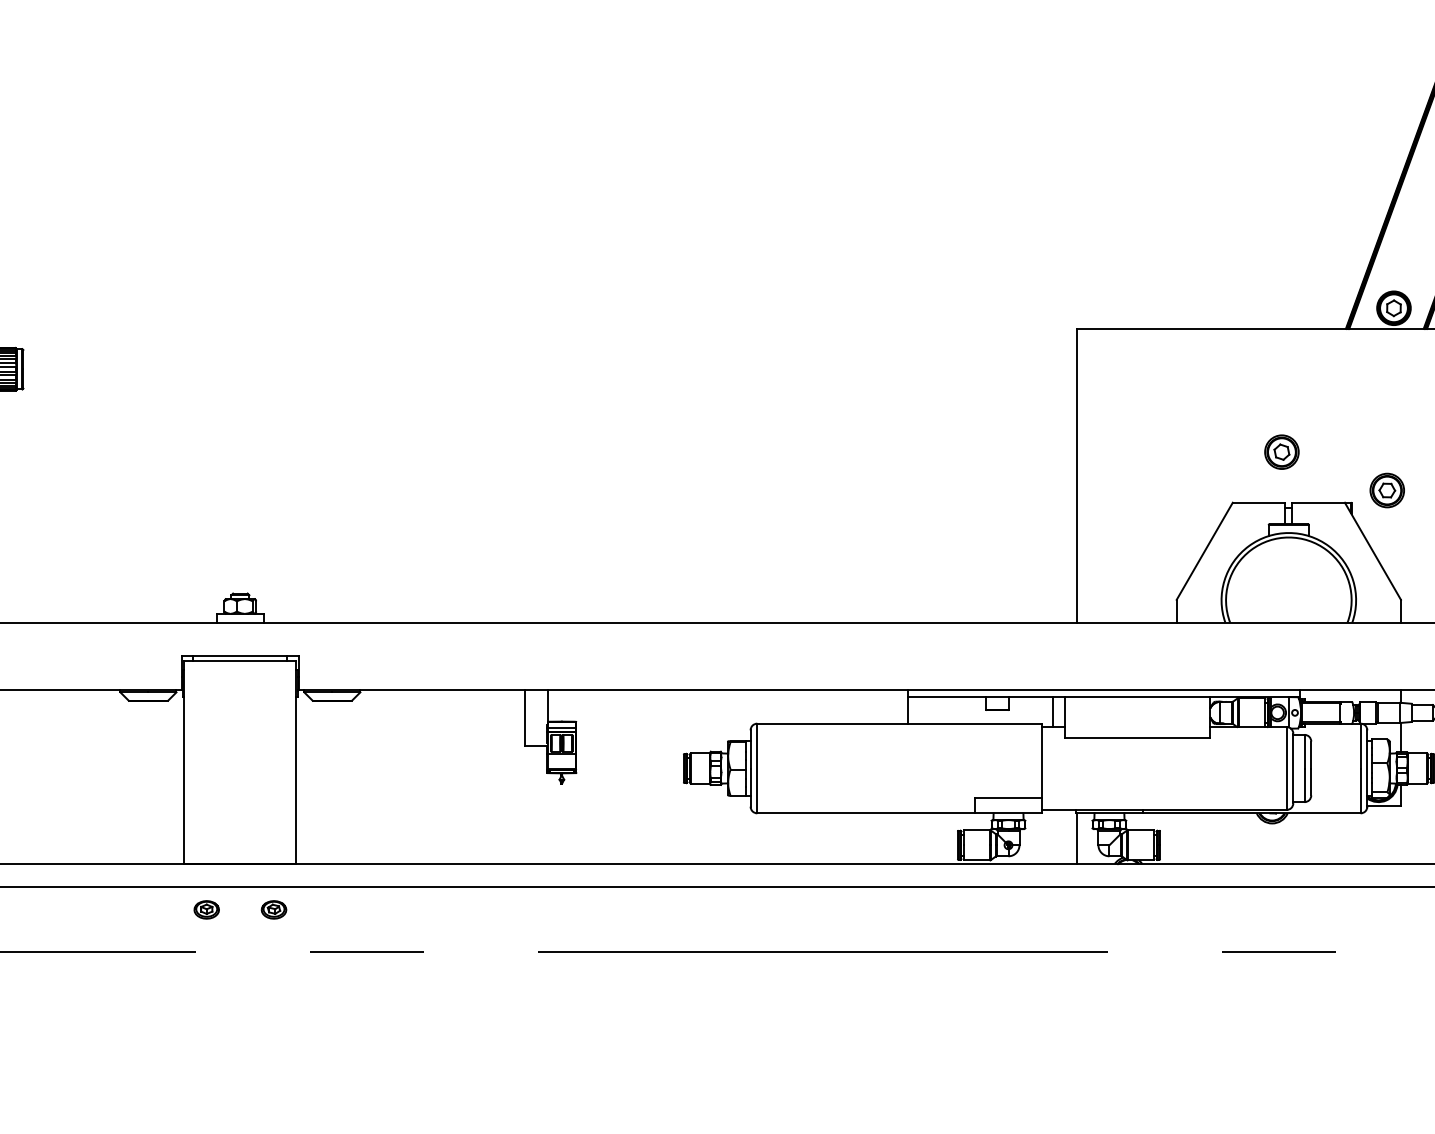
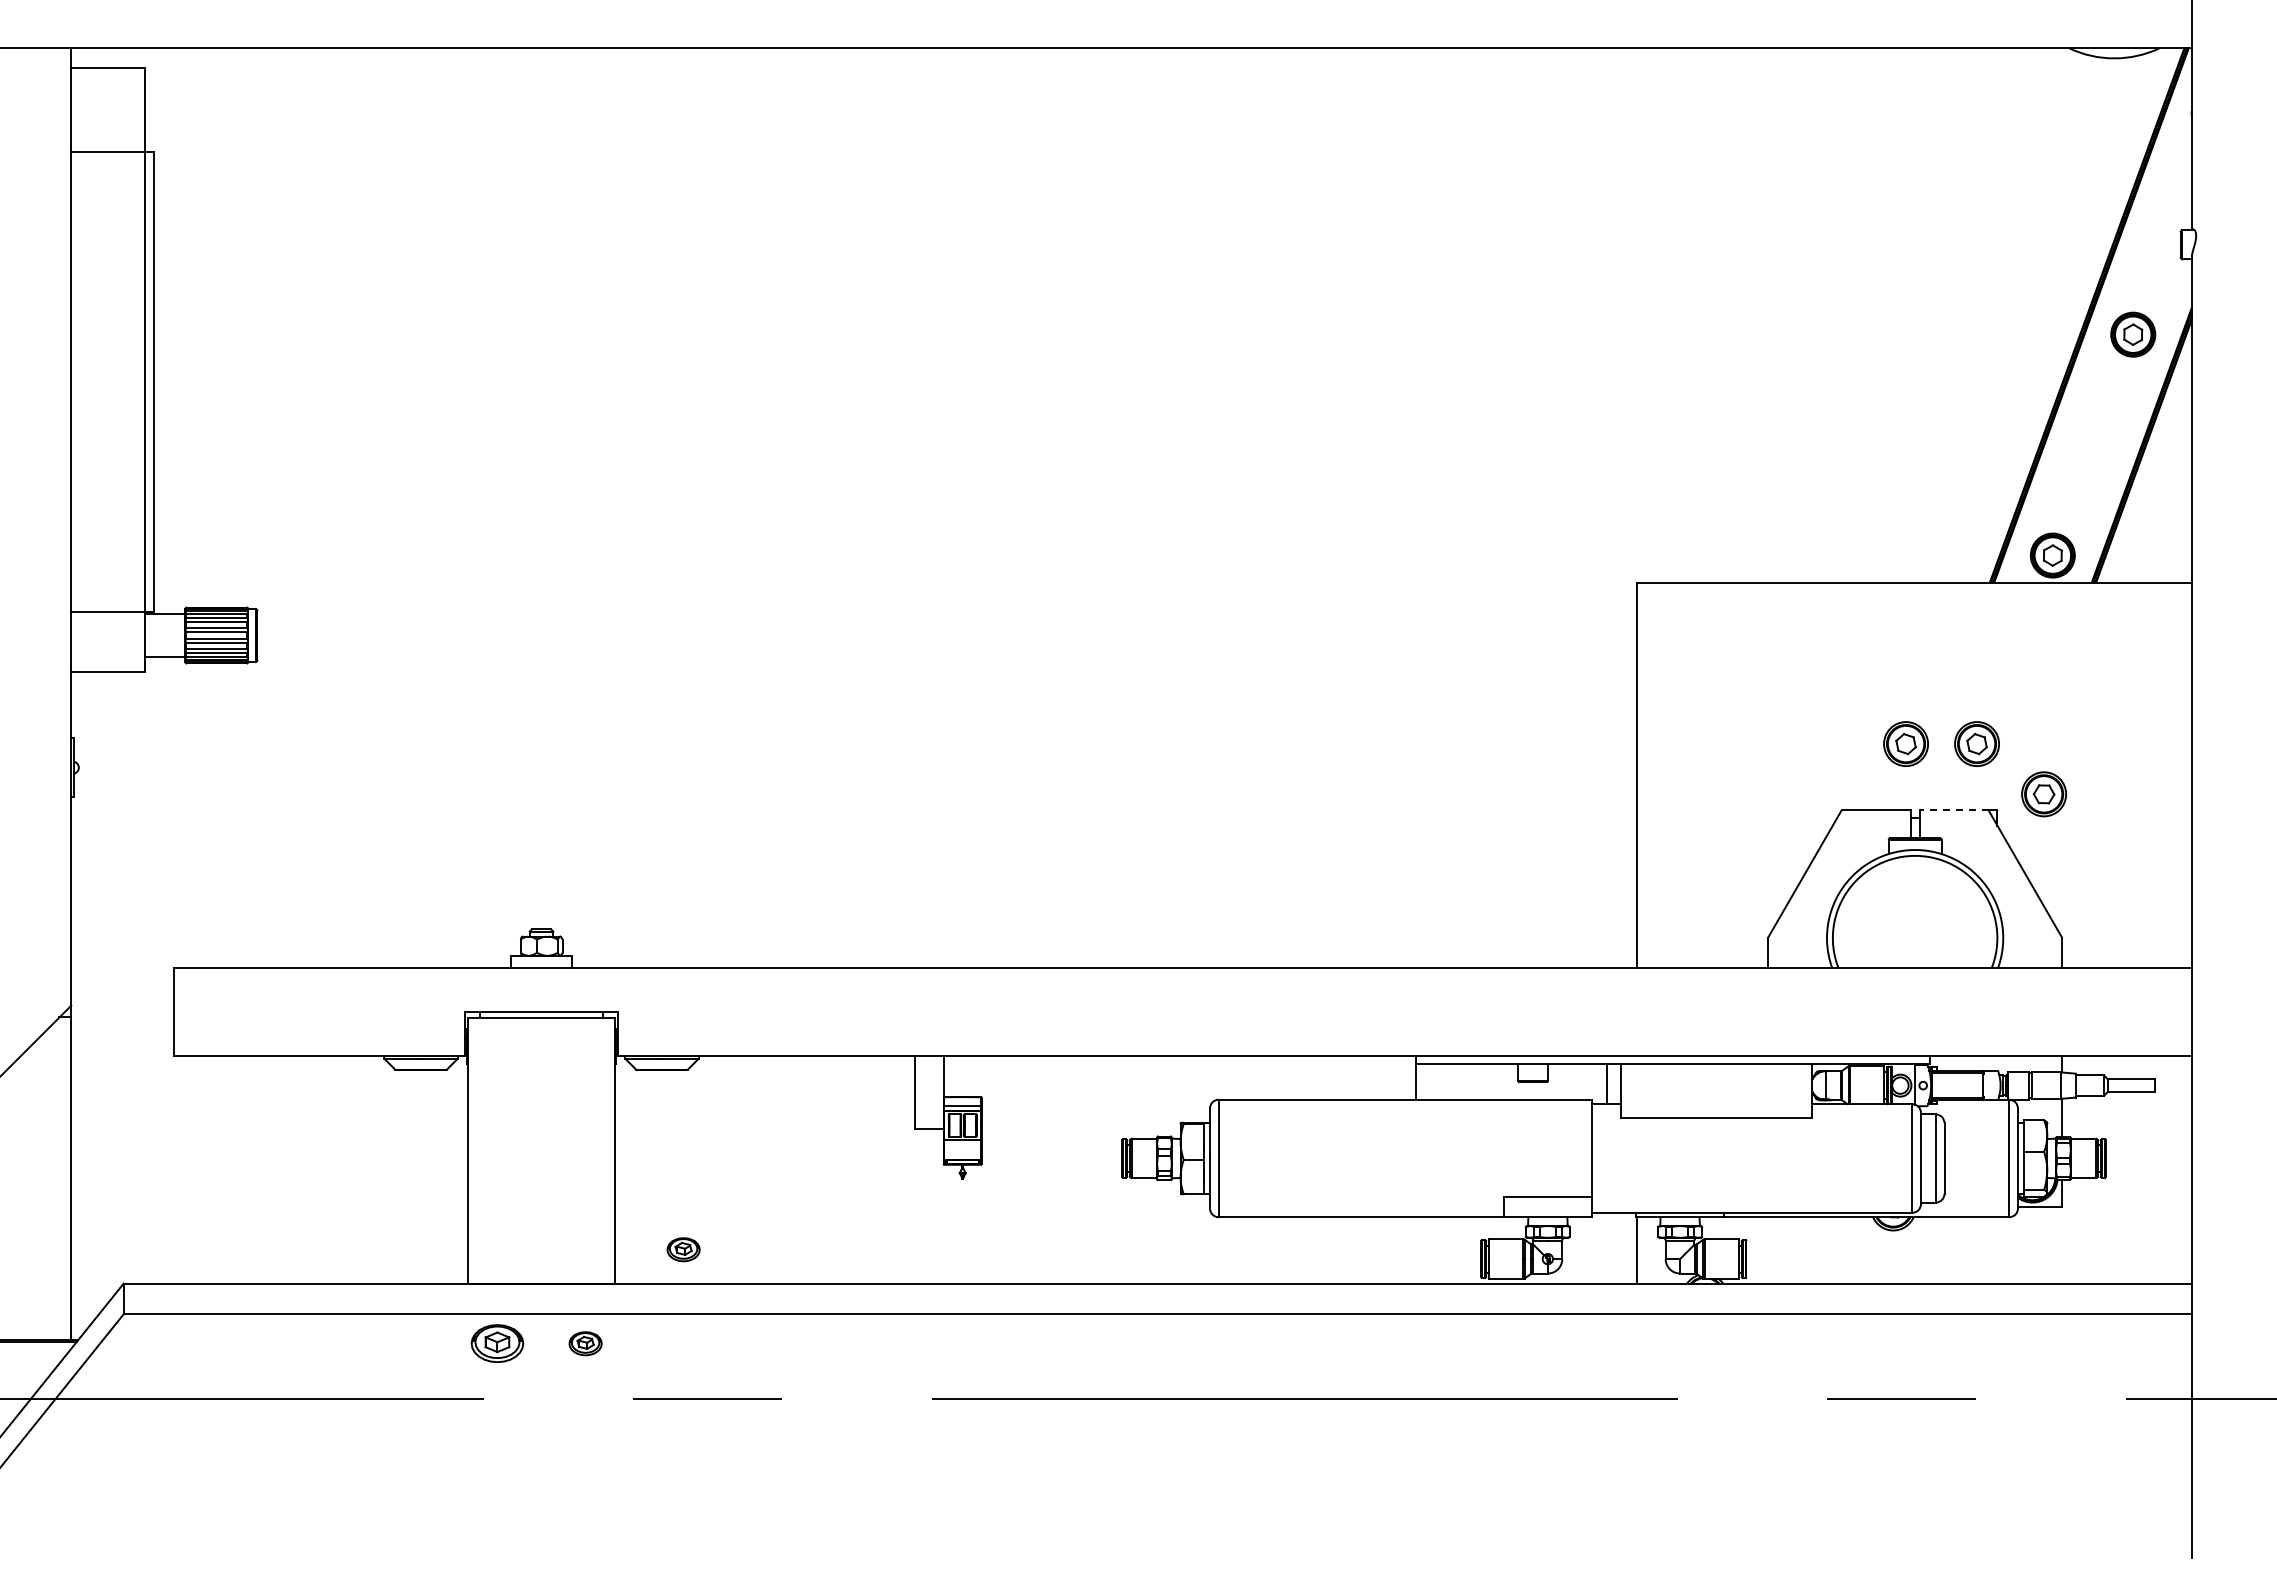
part: (1335, 451) -> (1976, 743), added
line: (1318, 502) -> (1954, 810), solid -> dashed
part: (348, 837) -> (683, 1249), added
part: (206, 909) -> (497, 1343), size x1.6

